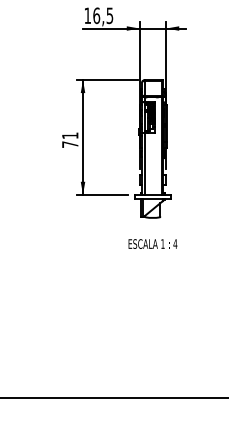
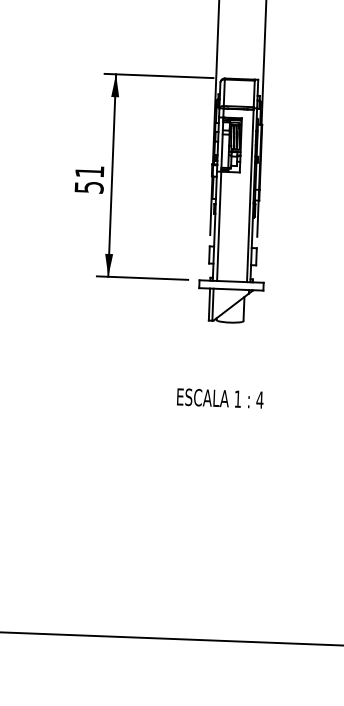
text: (70, 144) -> (89, 187), 71 -> 51
text: (152, 243) -> (219, 397), moved

